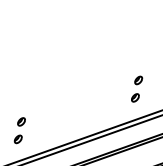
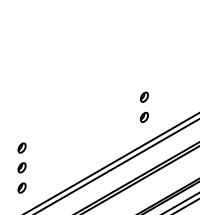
part: (24, 104) -> (21, 147), added

